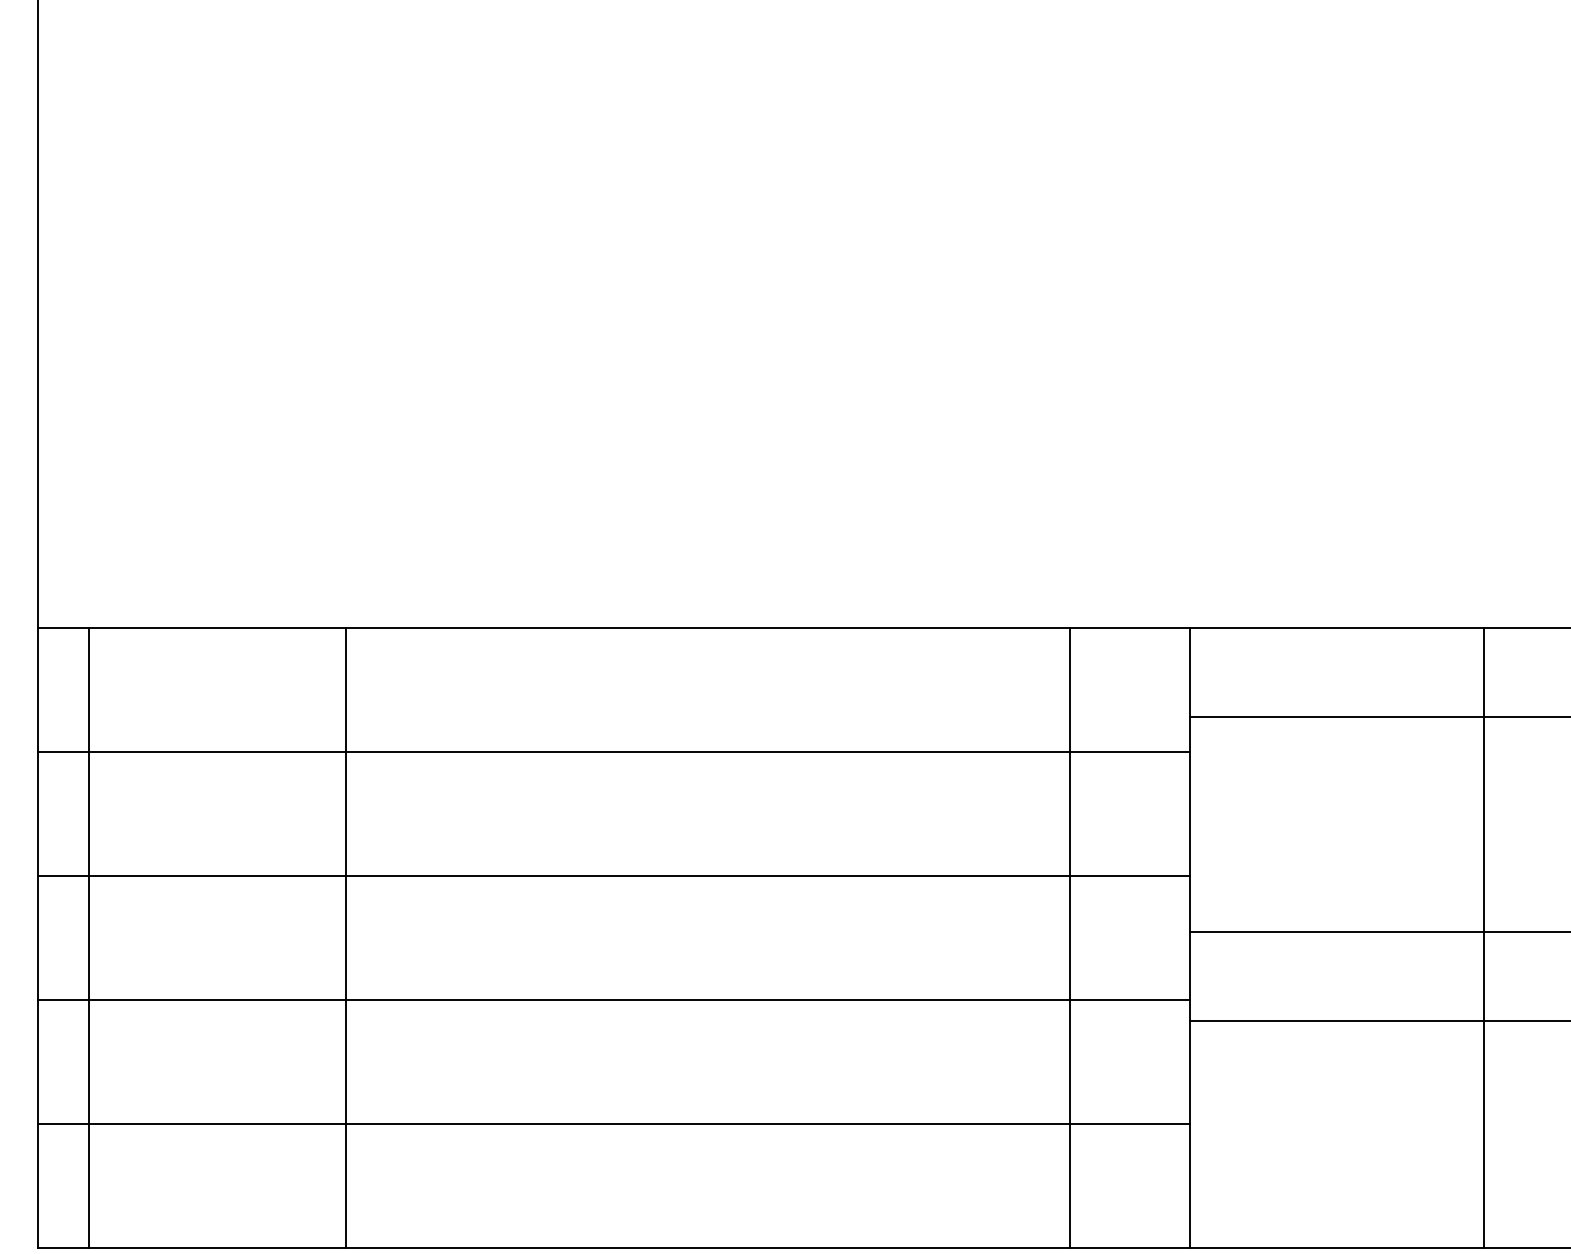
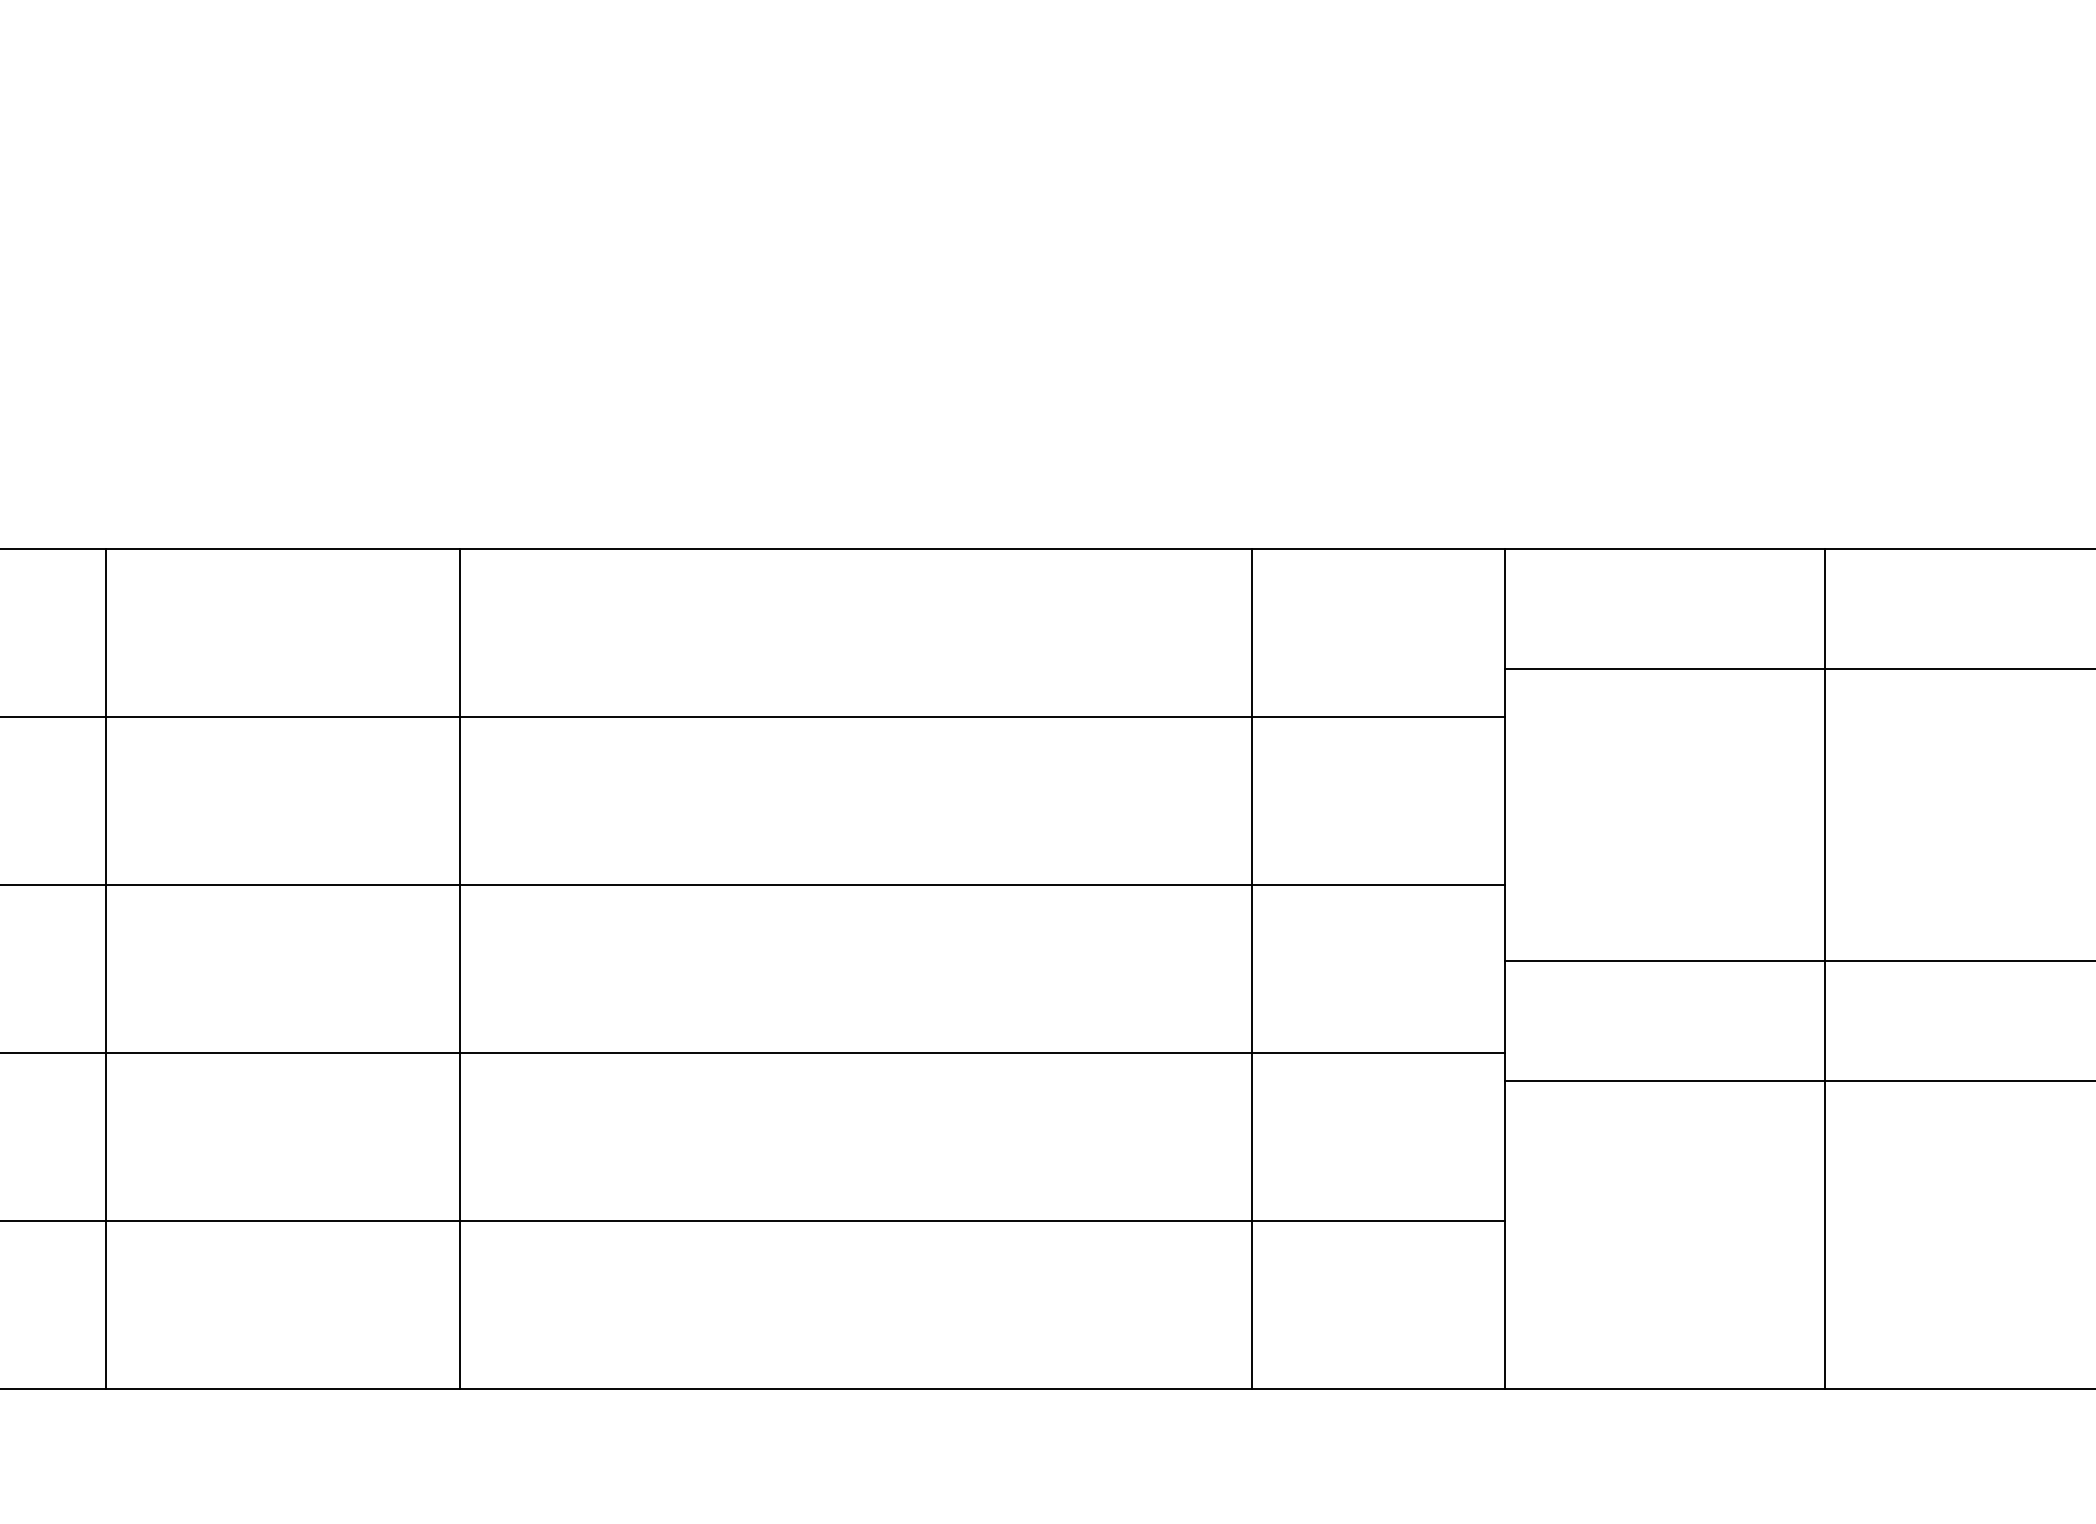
line: (88, 937) -> (105, 968), moved
line: (346, 937) -> (460, 968), moved
line: (1069, 937) -> (1251, 968), moved
line: (1484, 937) -> (1825, 968), moved

